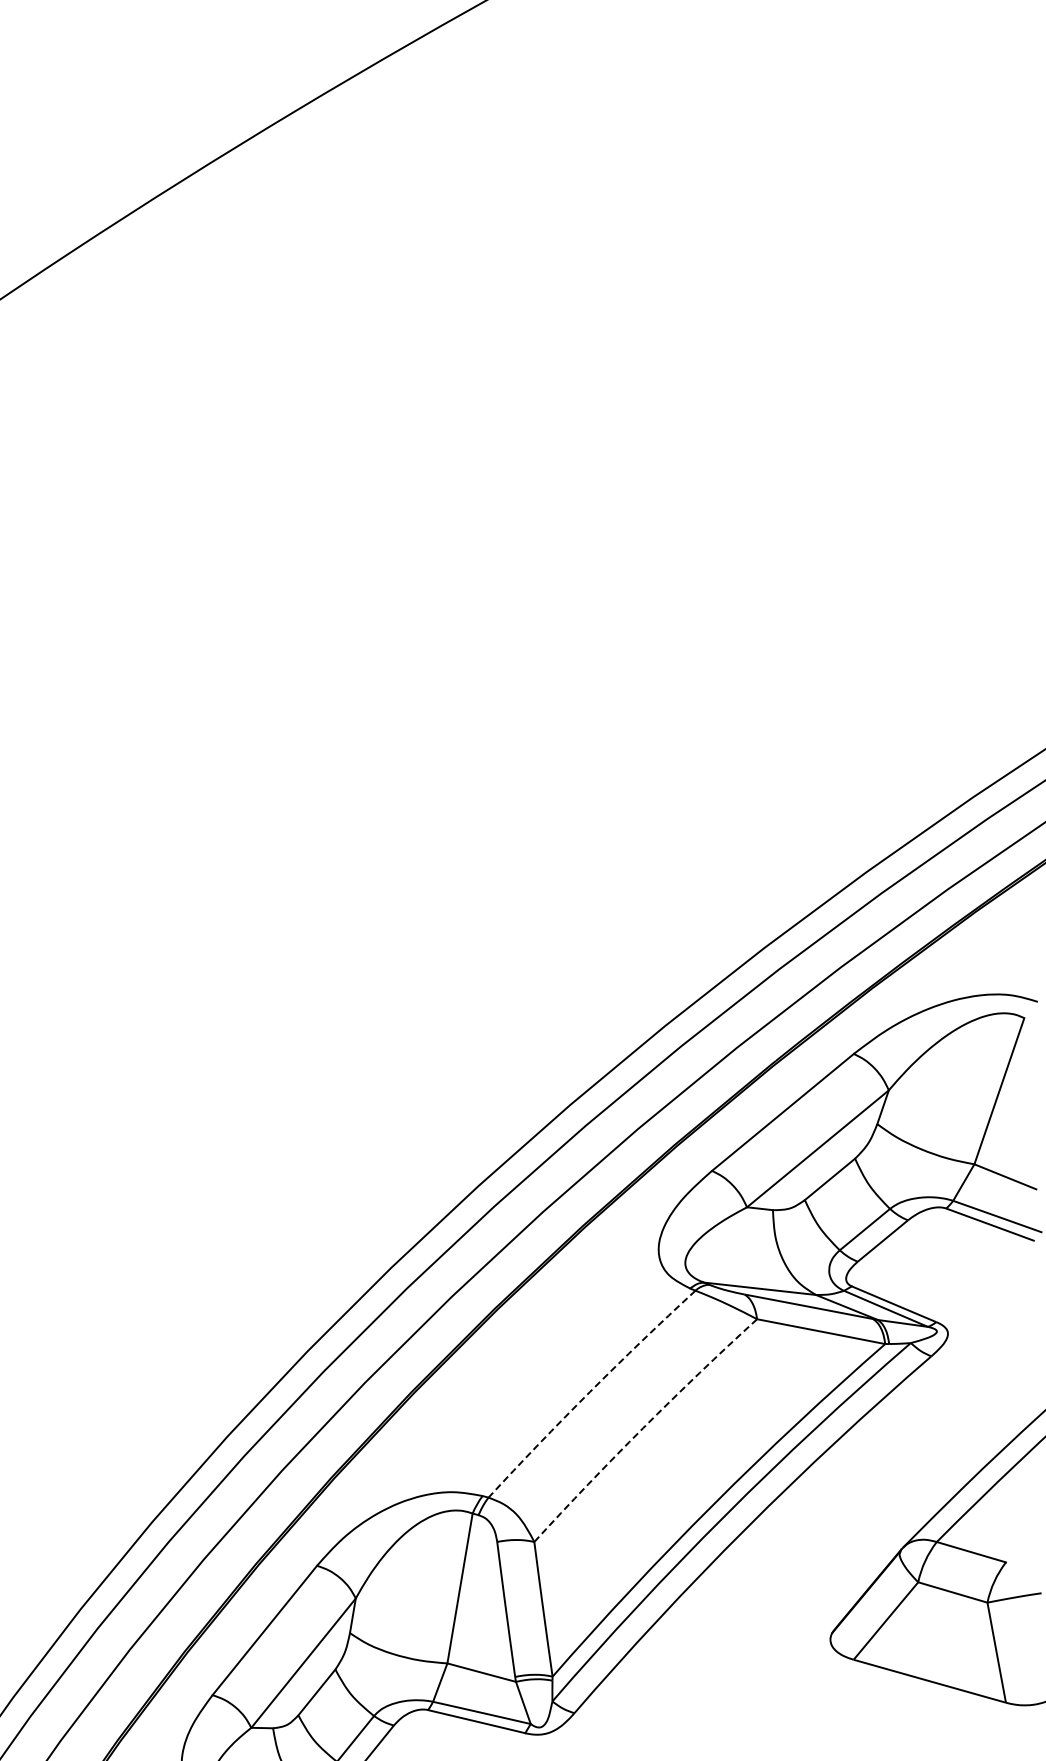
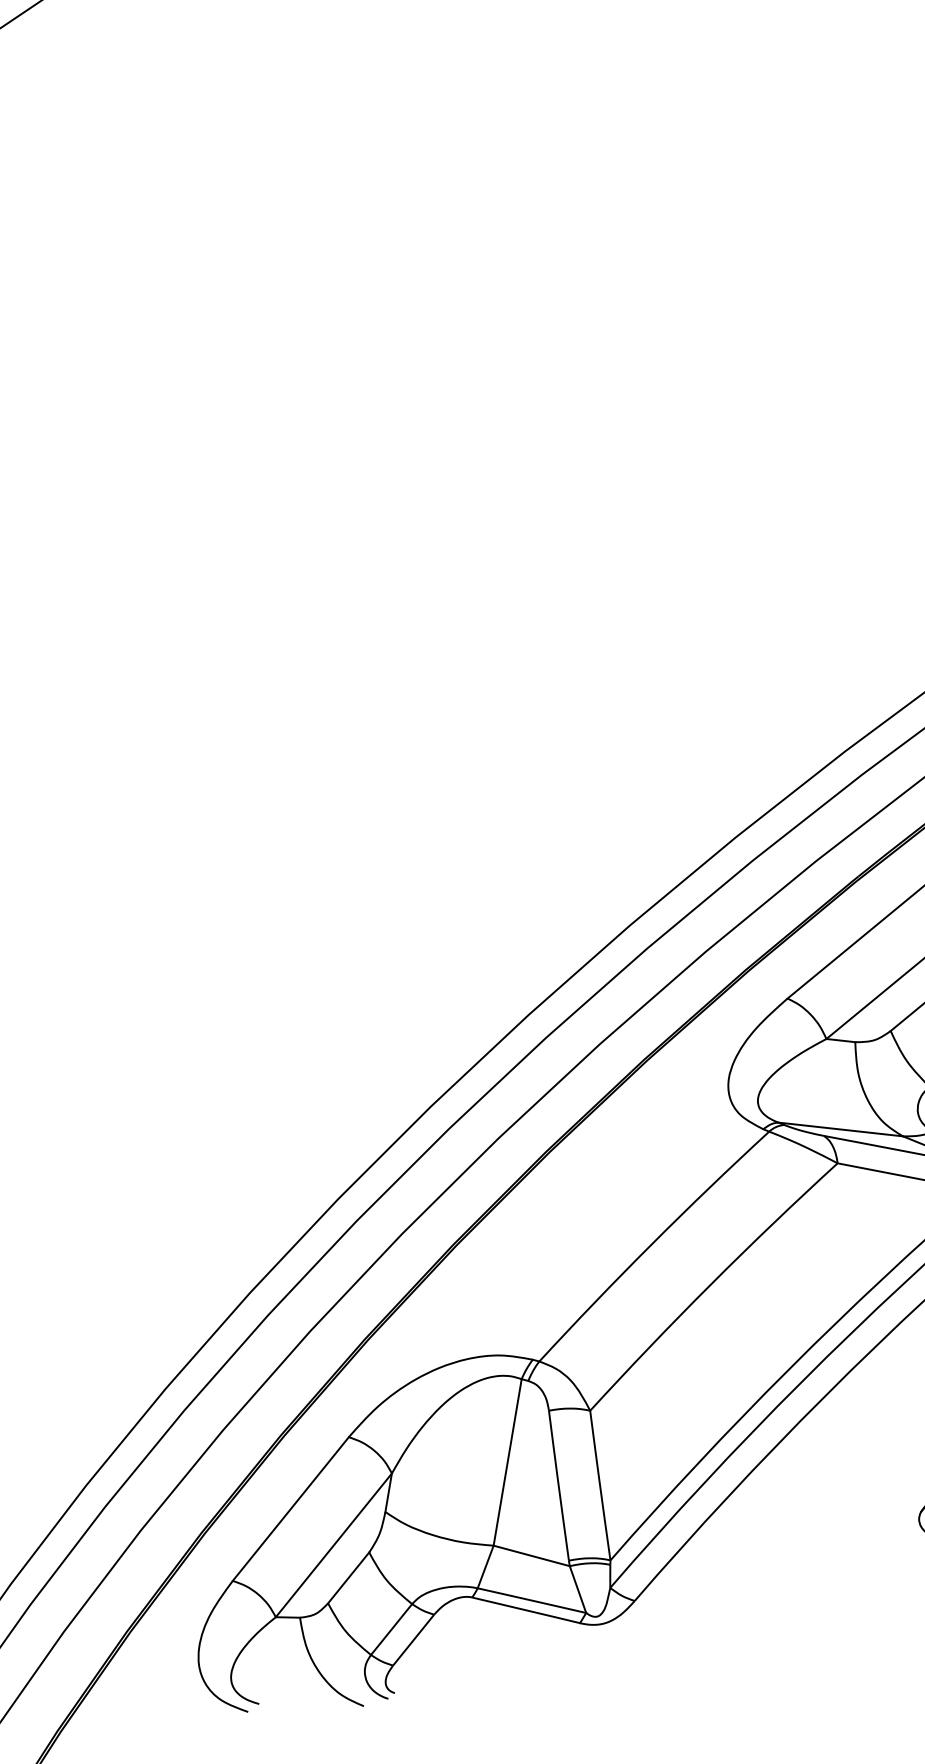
arc: (589, 1392) -> (651, 1244), dashed -> solid
arc: (643, 1428) -> (711, 1284), dashed -> solid

